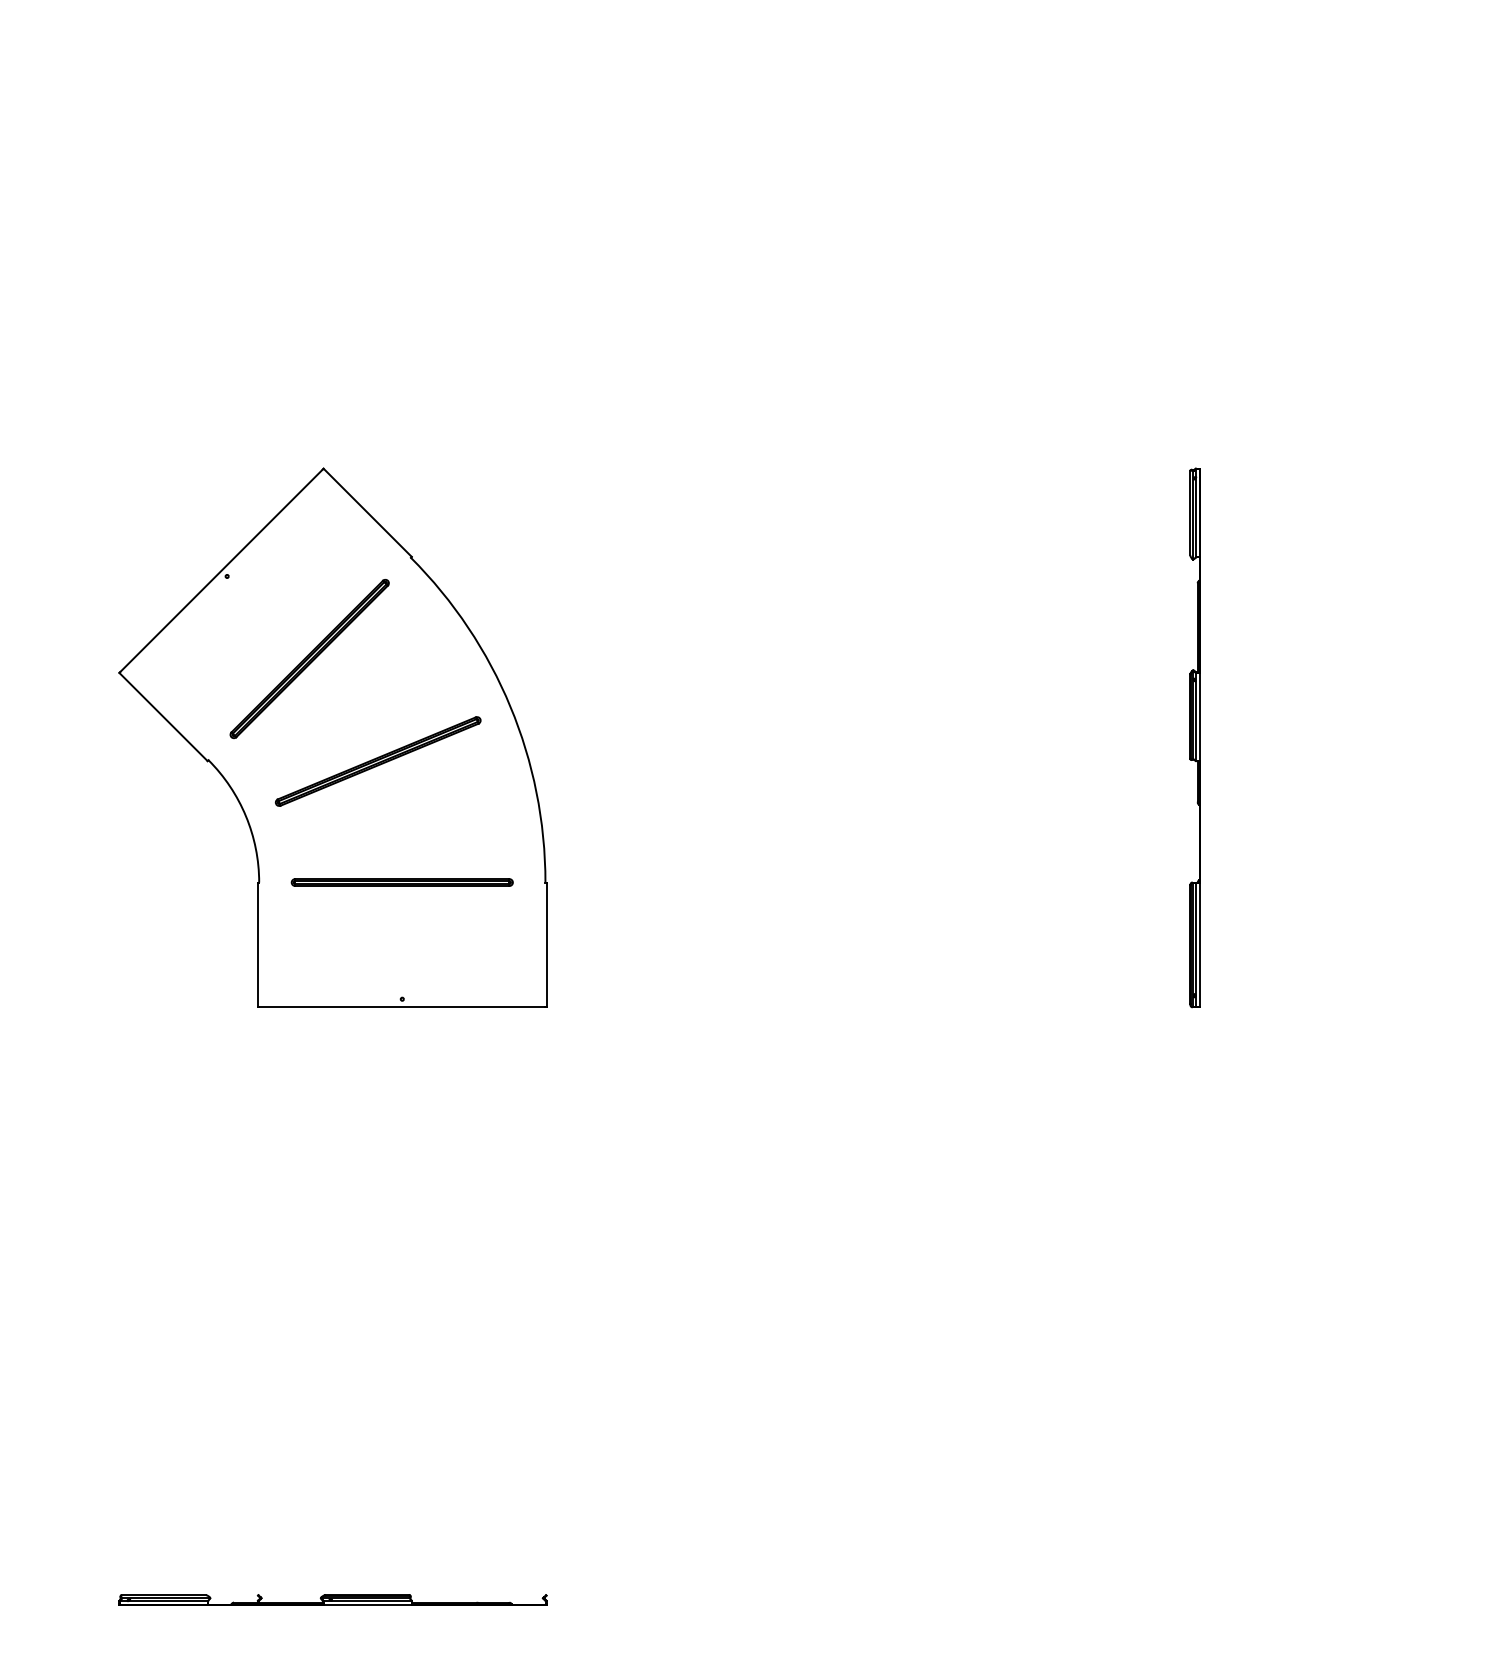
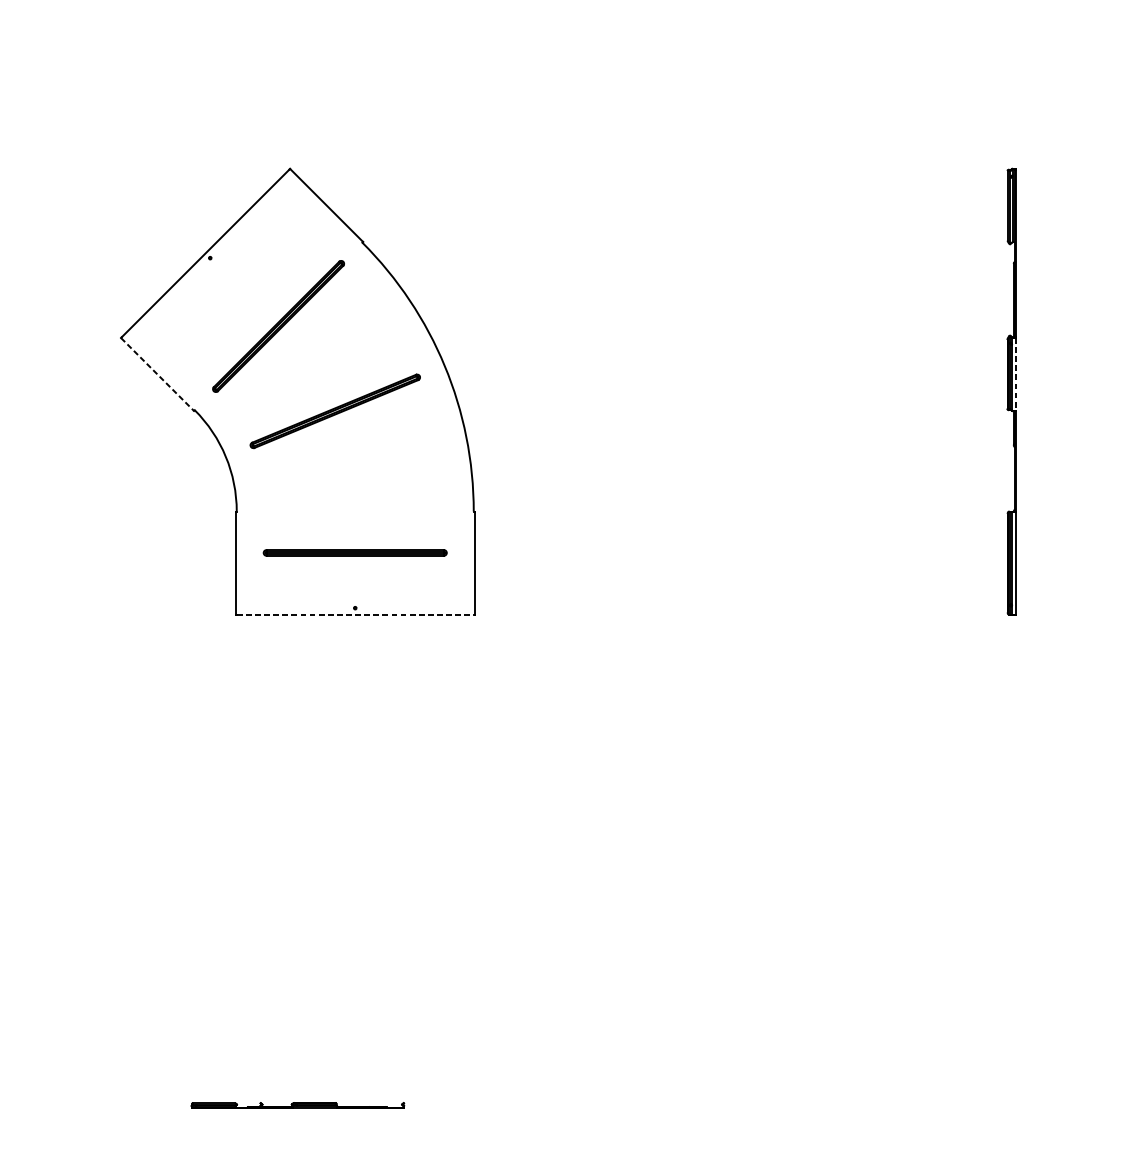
line: (163, 717) -> (157, 374), solid -> dashed
line: (1200, 717) -> (1016, 374), solid -> dashed
part: (401, 882) -> (354, 552), moved
line: (402, 1007) -> (355, 614), solid -> dashed
part: (332, 1599) -> (297, 1105), size x0.6

